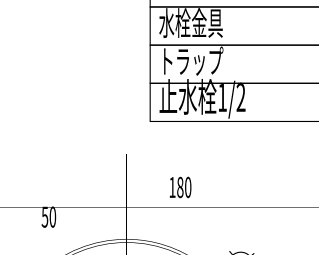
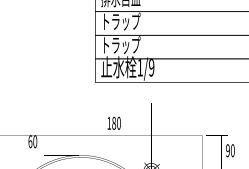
text: (190, 22) -> (120, 21), 水栓金具 -> トラップ
text: (240, 98) -> (151, 68), 1/2 -> 1/9
text: (45, 216) -> (30, 141), 50 -> 60

